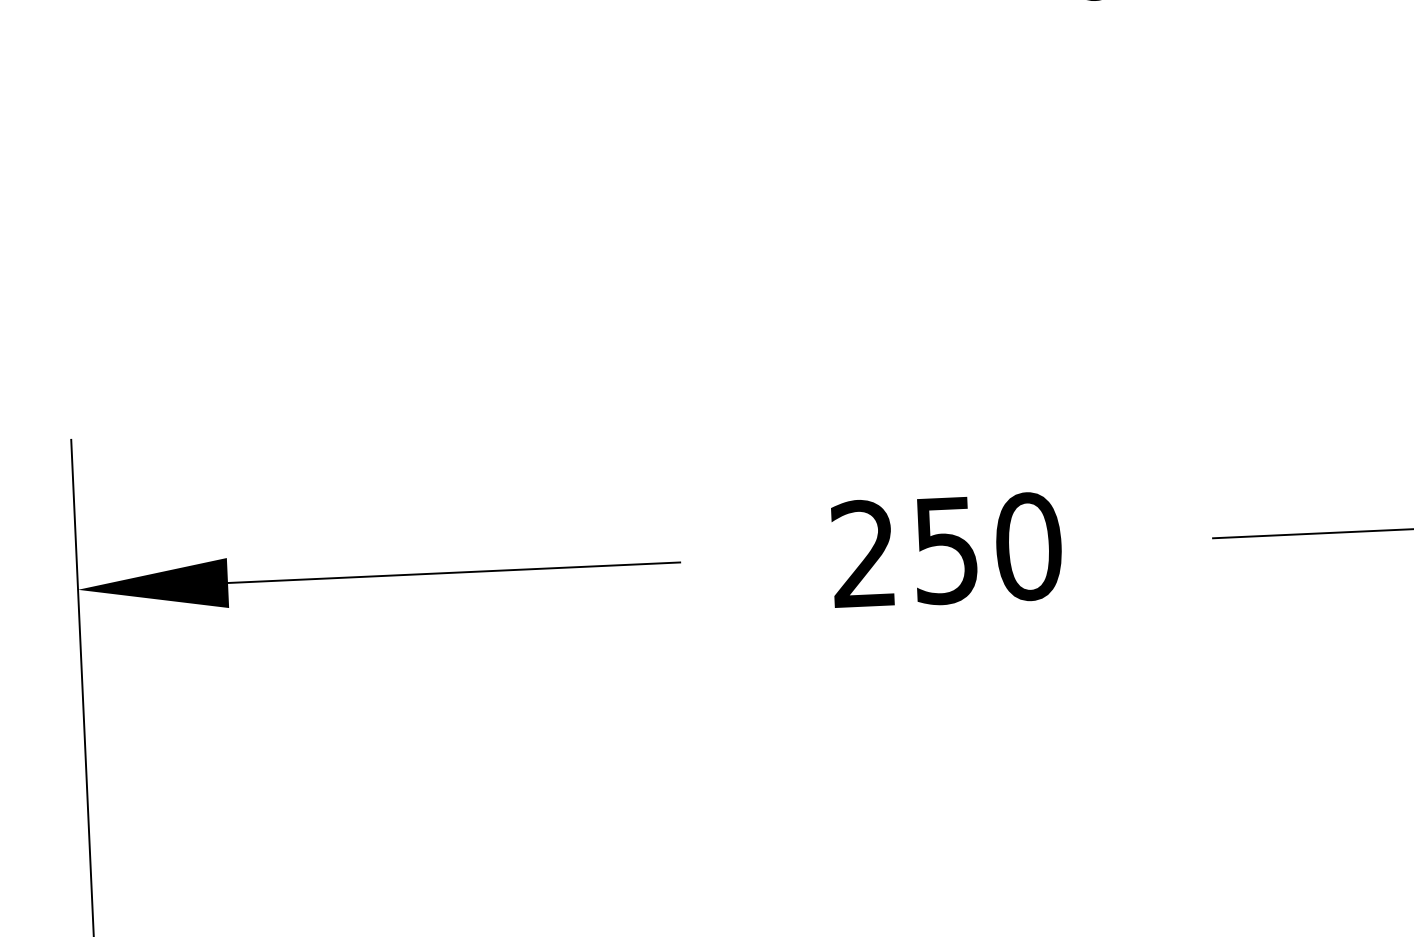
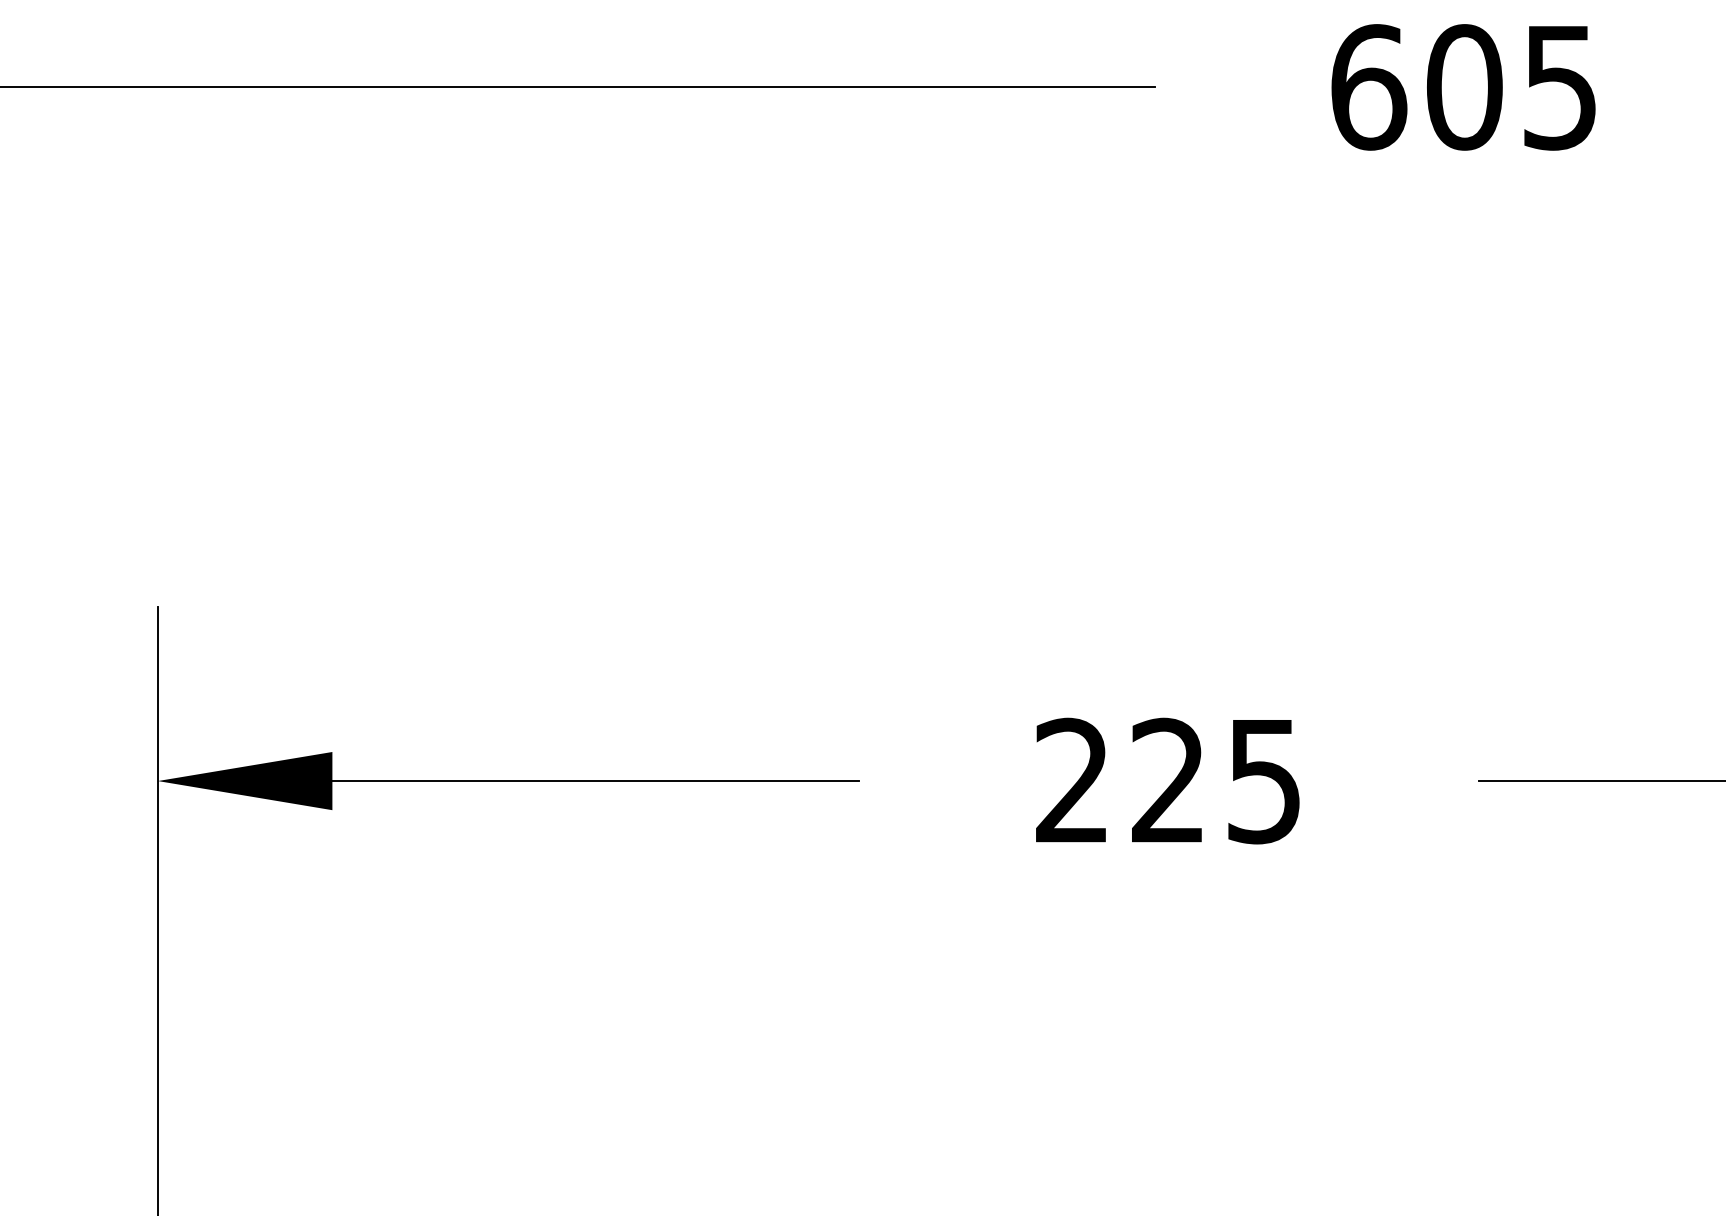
text: (988, 548) -> (1217, 780), 250 -> 225

